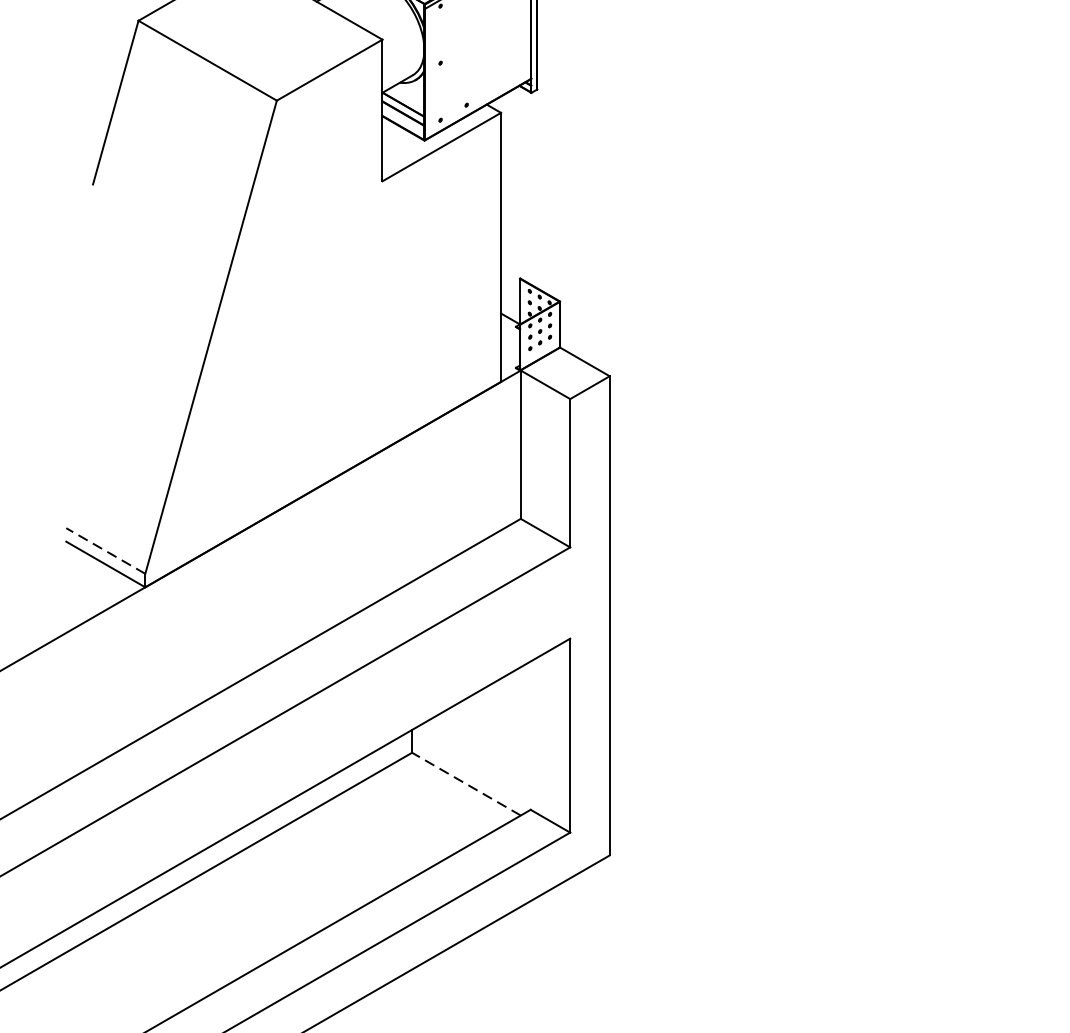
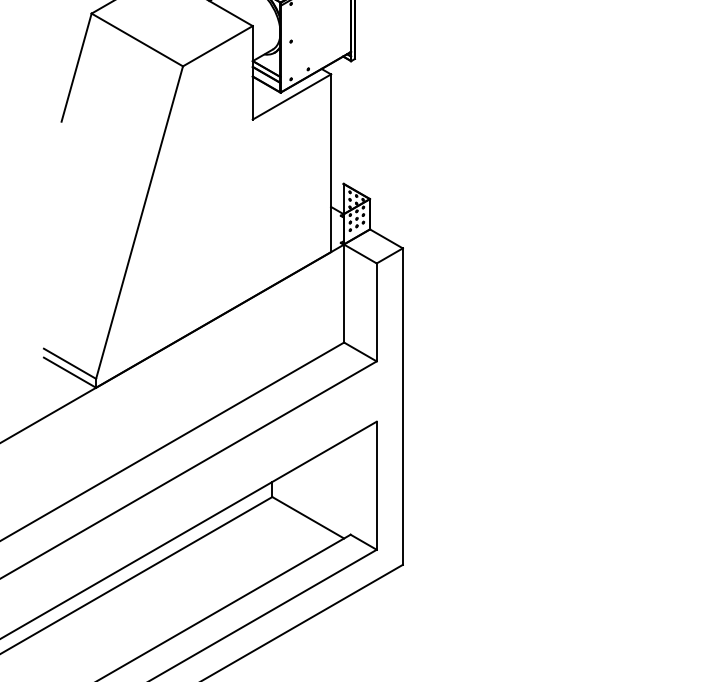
line: (104, 550) -> (69, 363), dashed -> solid
line: (465, 783) -> (307, 517), dashed -> solid

